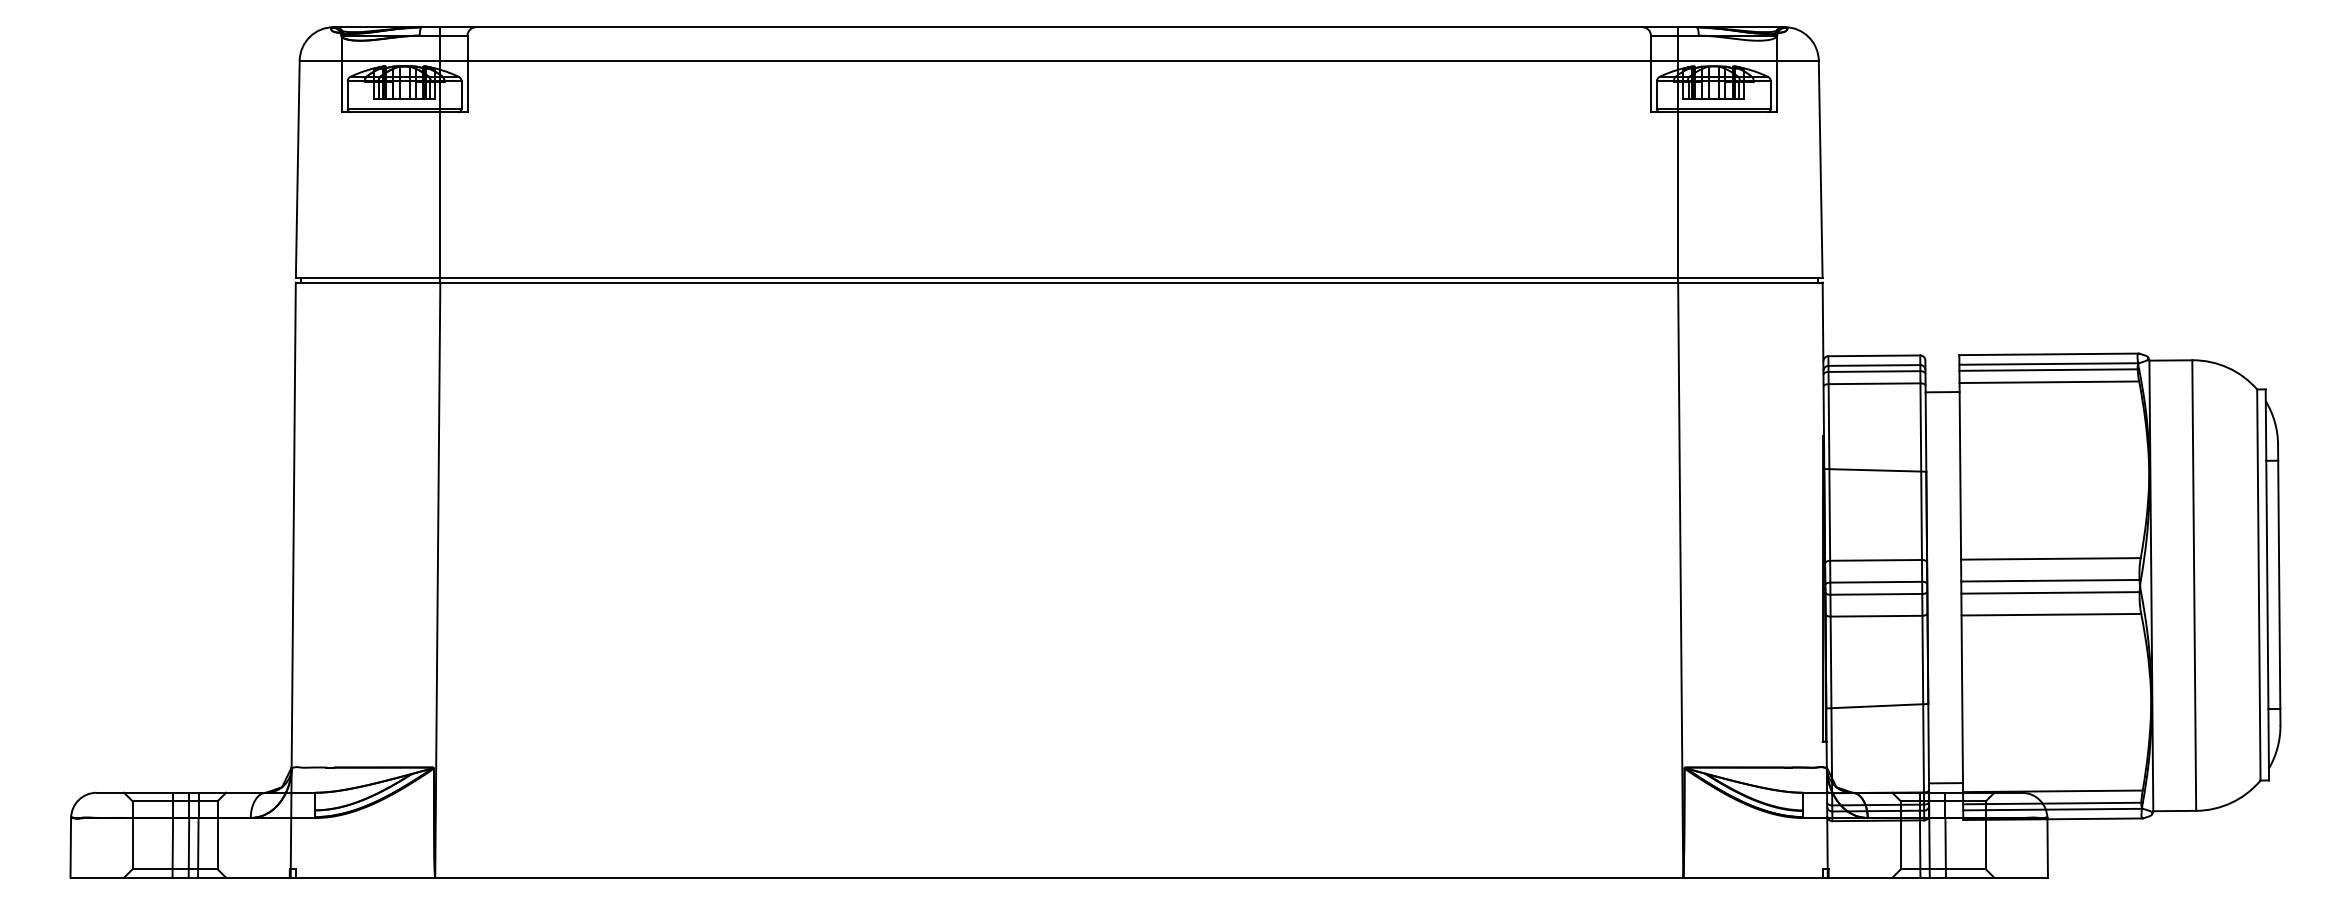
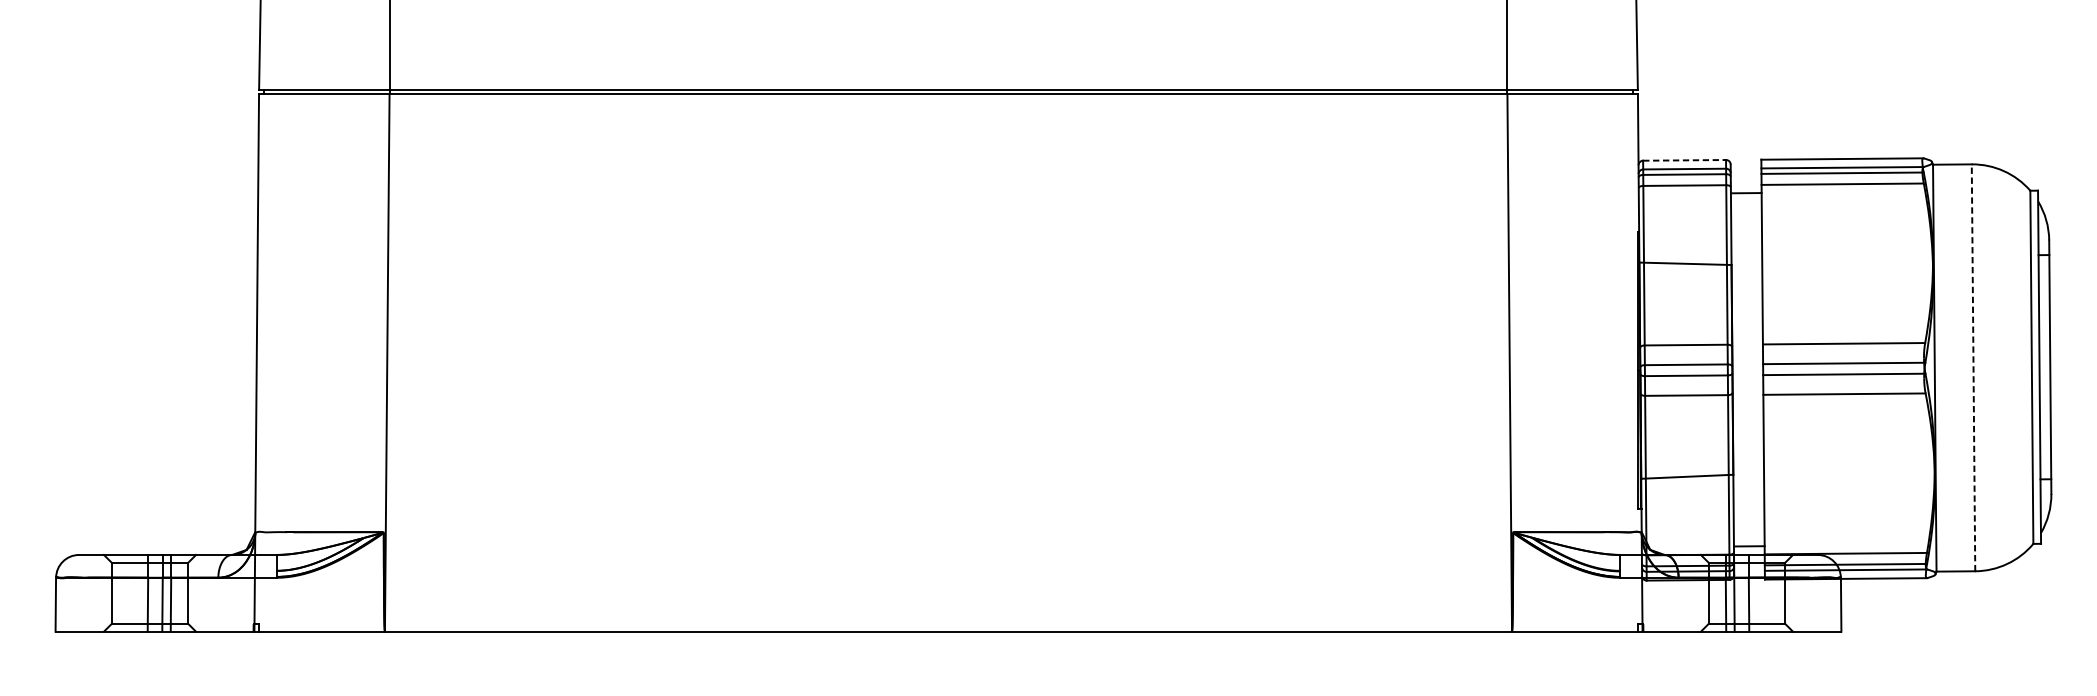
line: (1874, 355) -> (1684, 160), solid -> dashed
line: (2194, 585) -> (1973, 367), solid -> dashed

